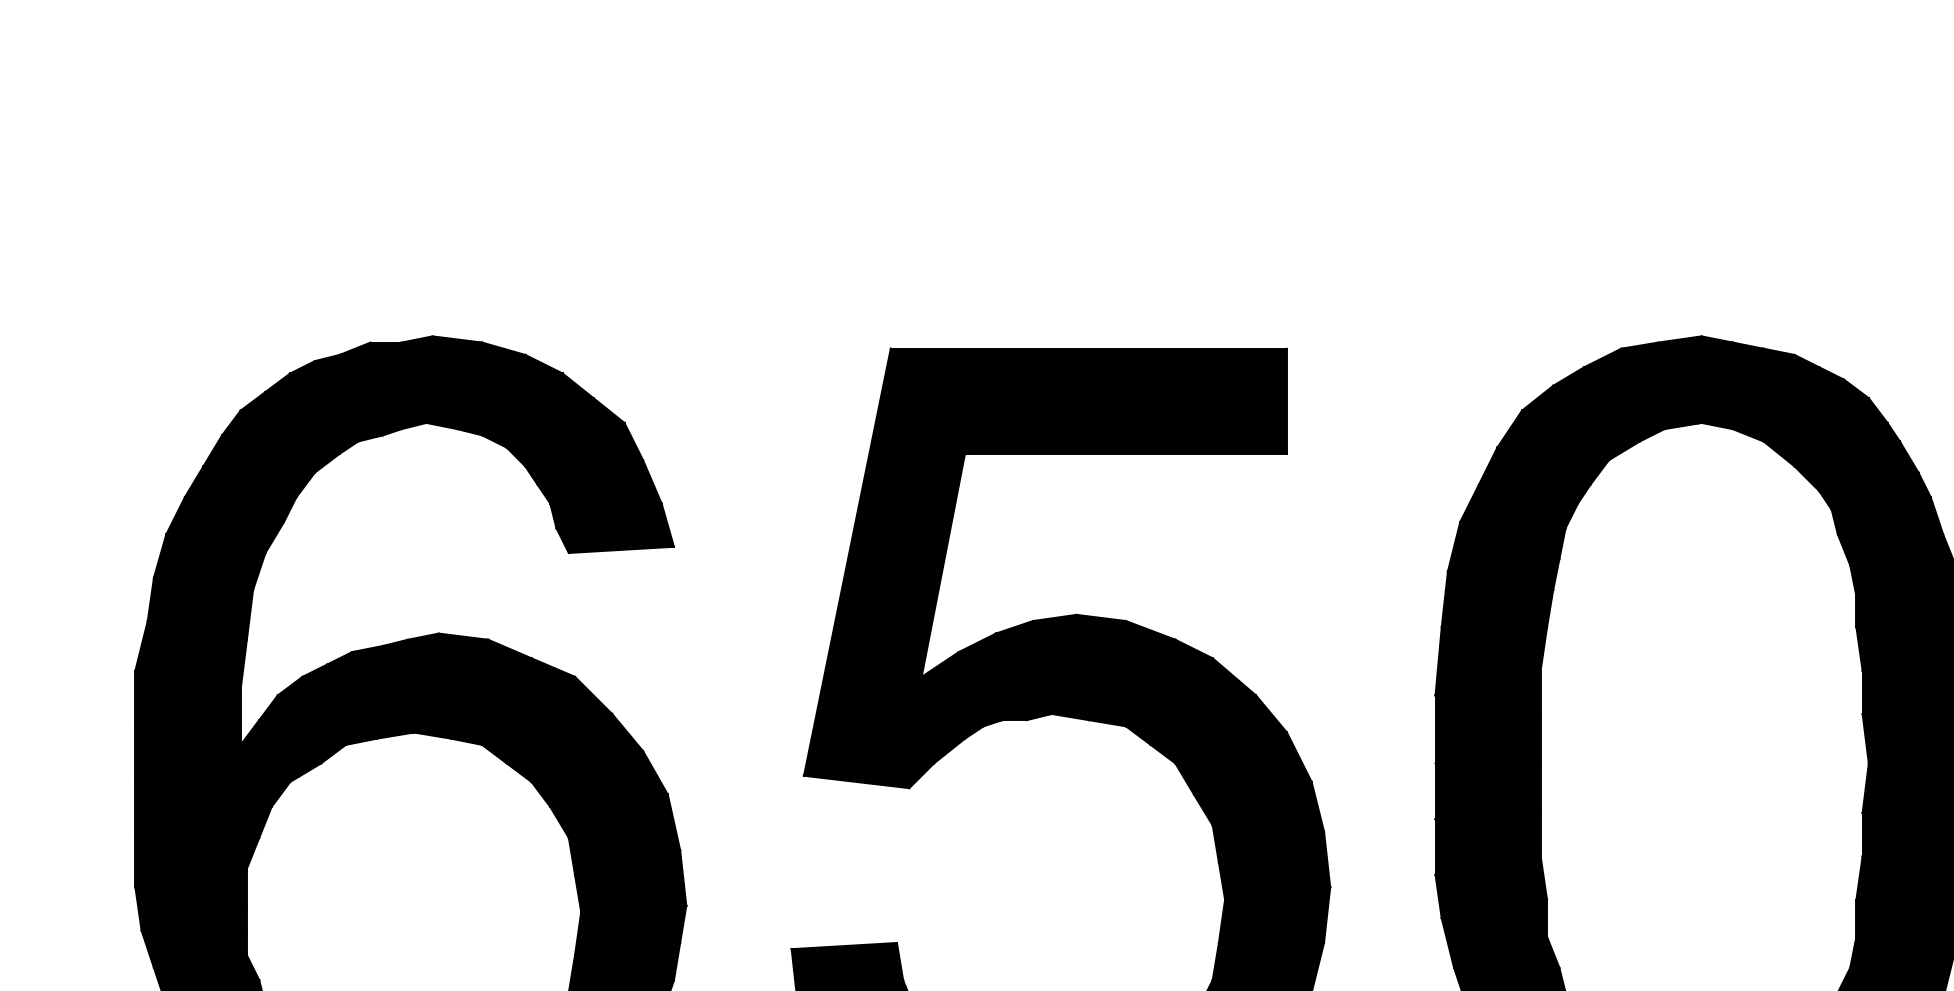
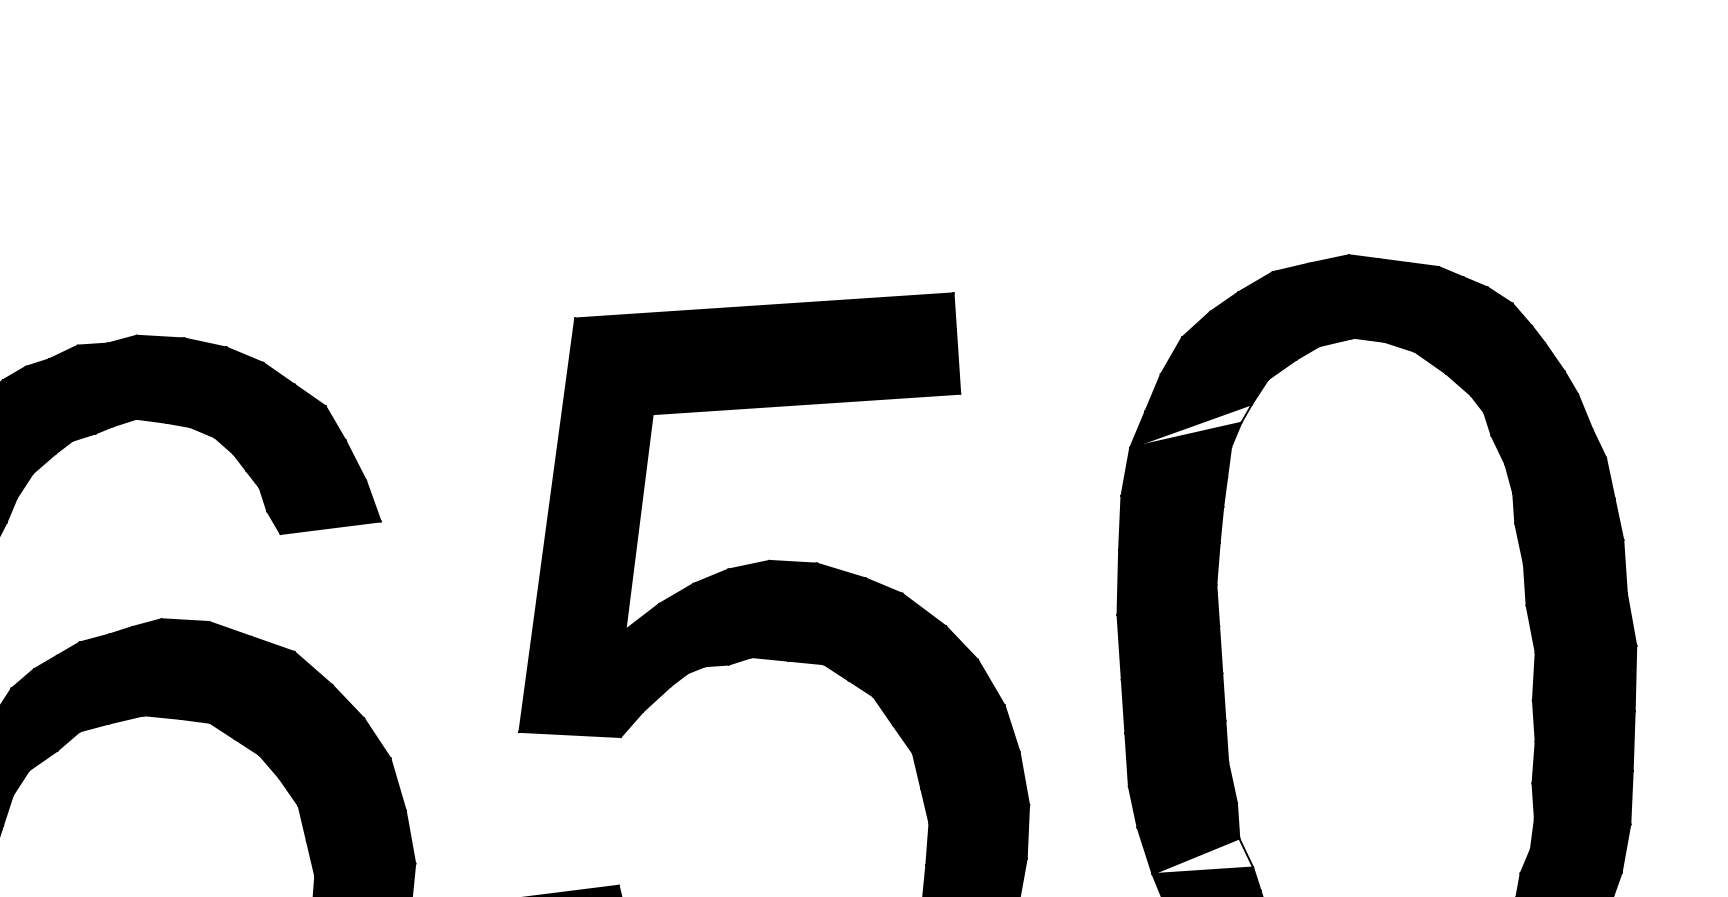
fill: (1525, 503) -> (1191, 426), removed
fill: (1506, 951) -> (1201, 855), removed

